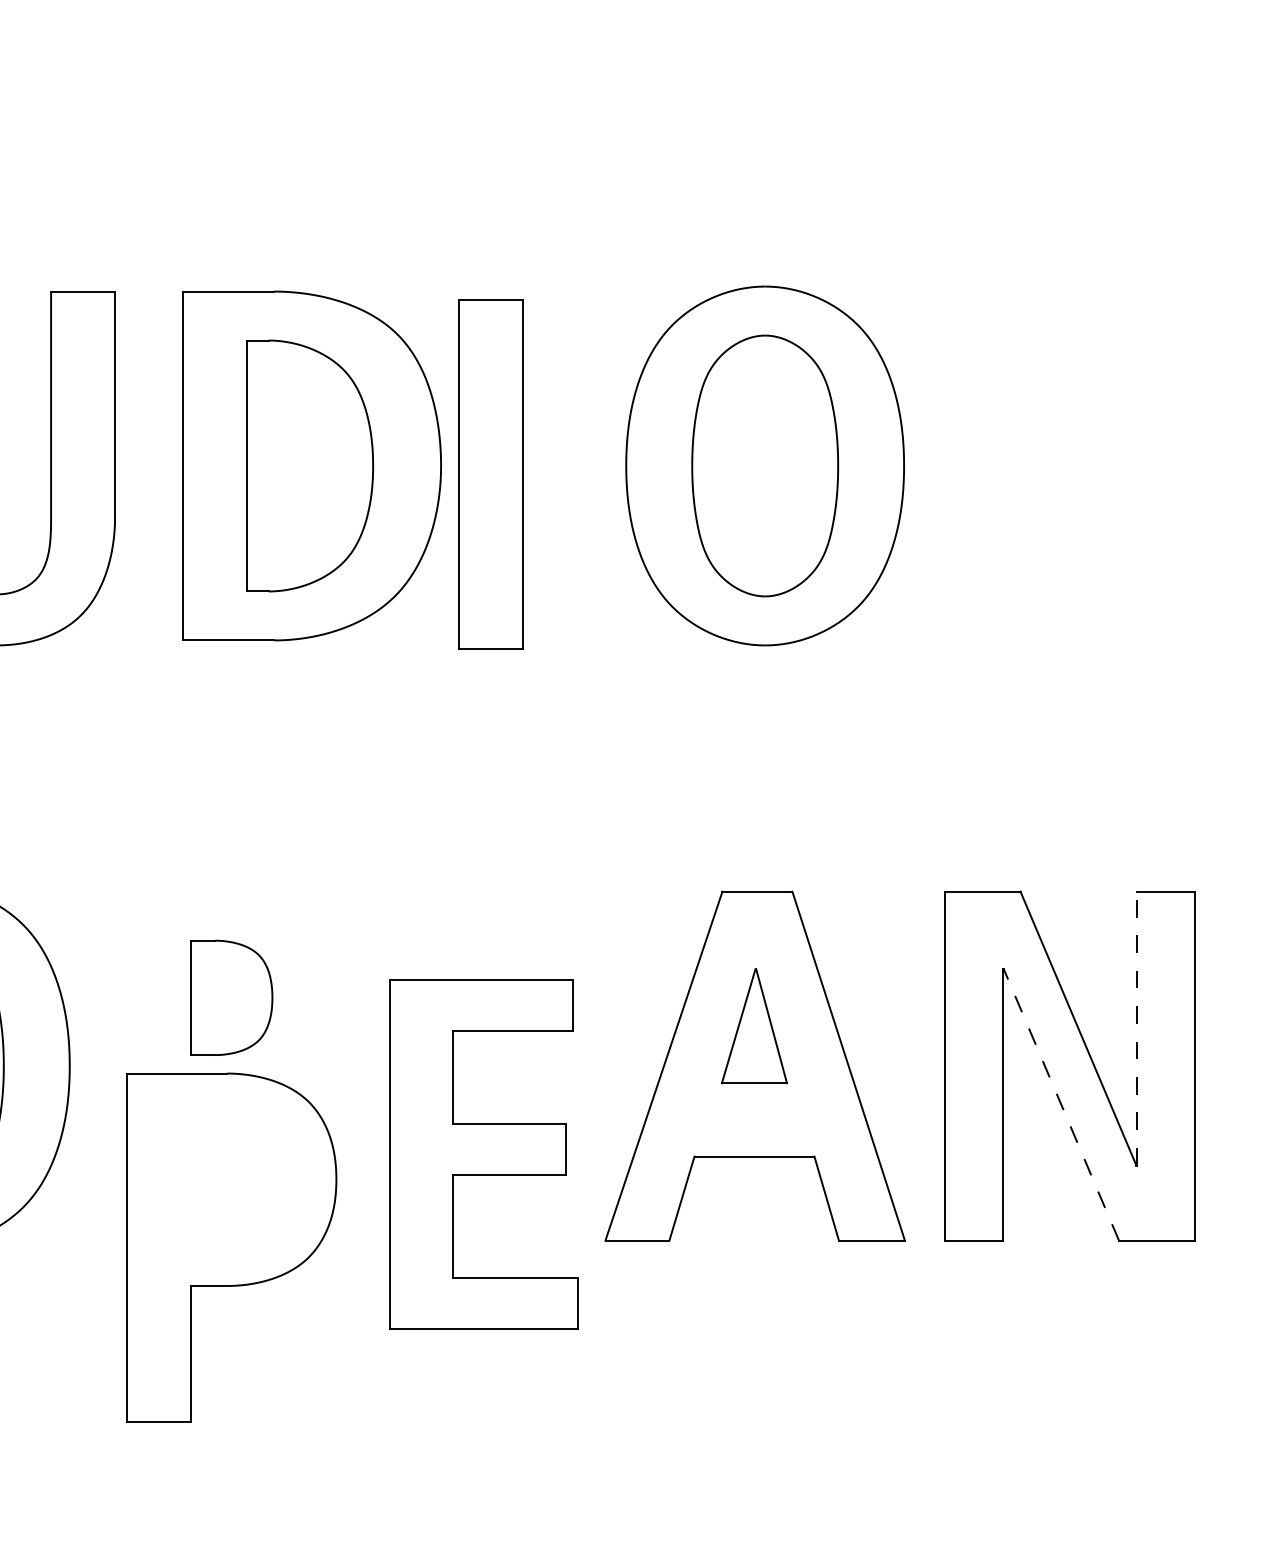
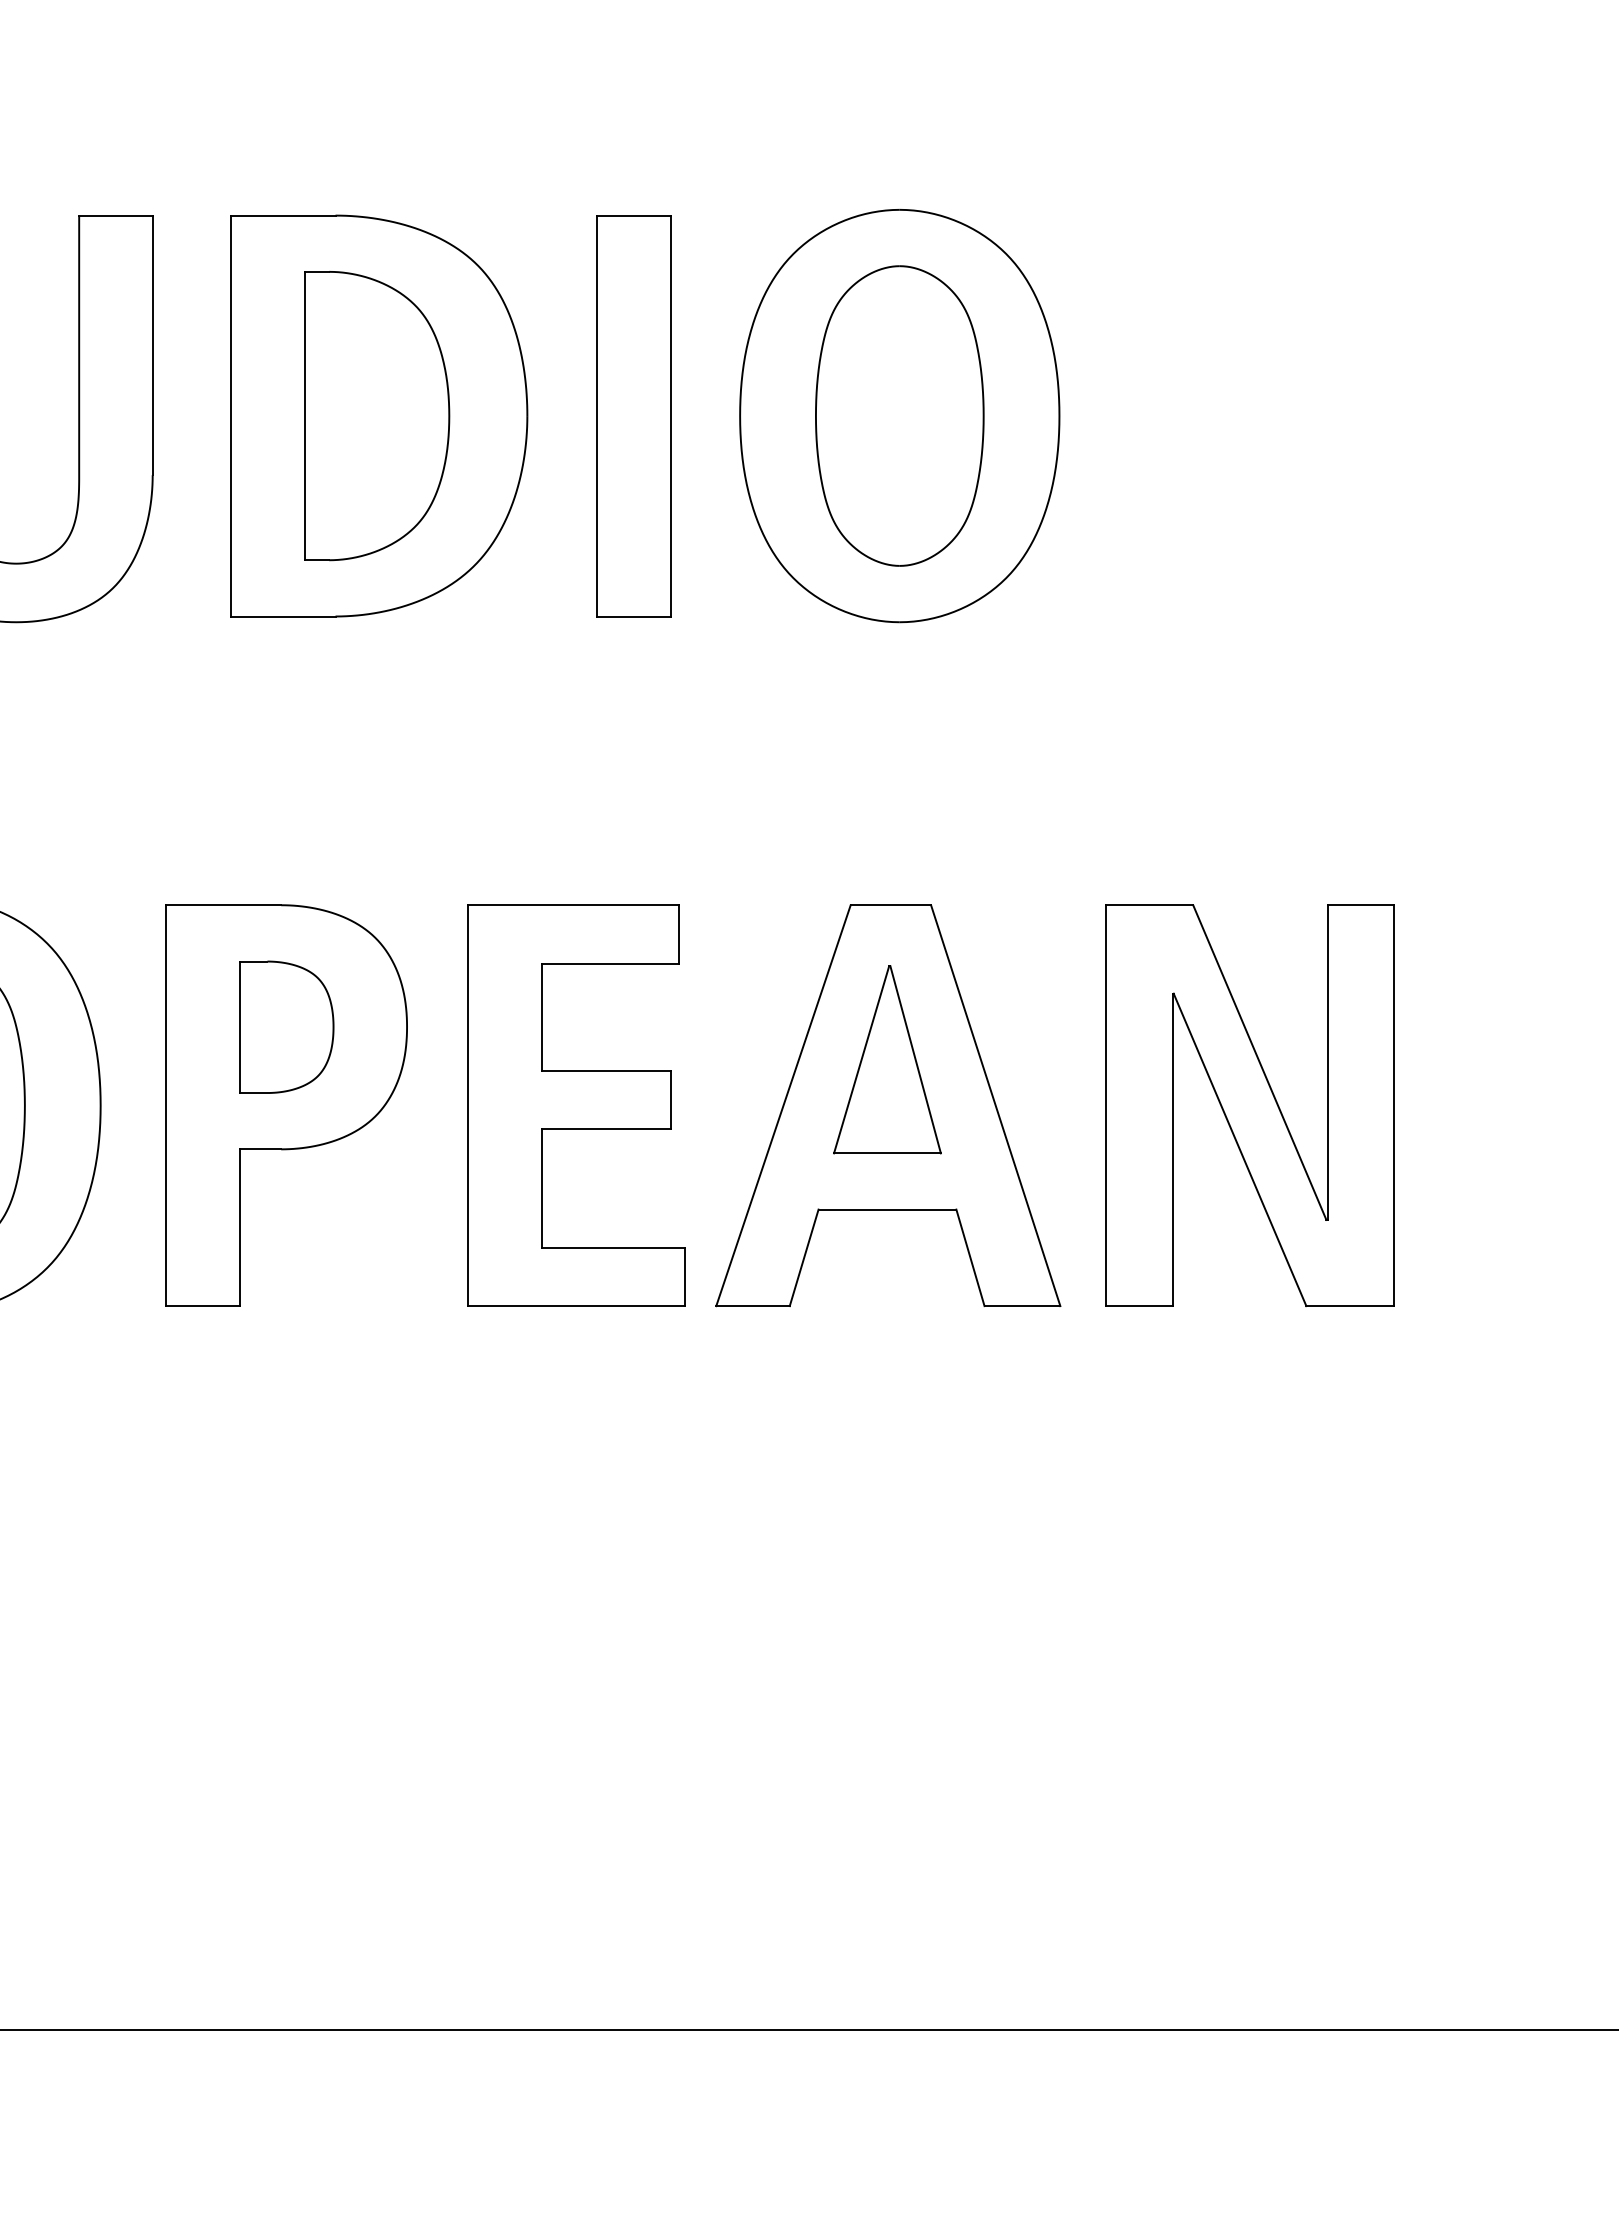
part: (490, 475) -> (633, 416), moved
part: (754, 1025) -> (887, 1059), size x1.43
line: (1137, 1028) -> (1327, 1062), dashed -> solid
line: (1061, 1104) -> (1240, 1149), dashed -> solid
part: (483, 1154) -> (576, 1105), moved
part: (231, 1247) -> (286, 1105), moved

